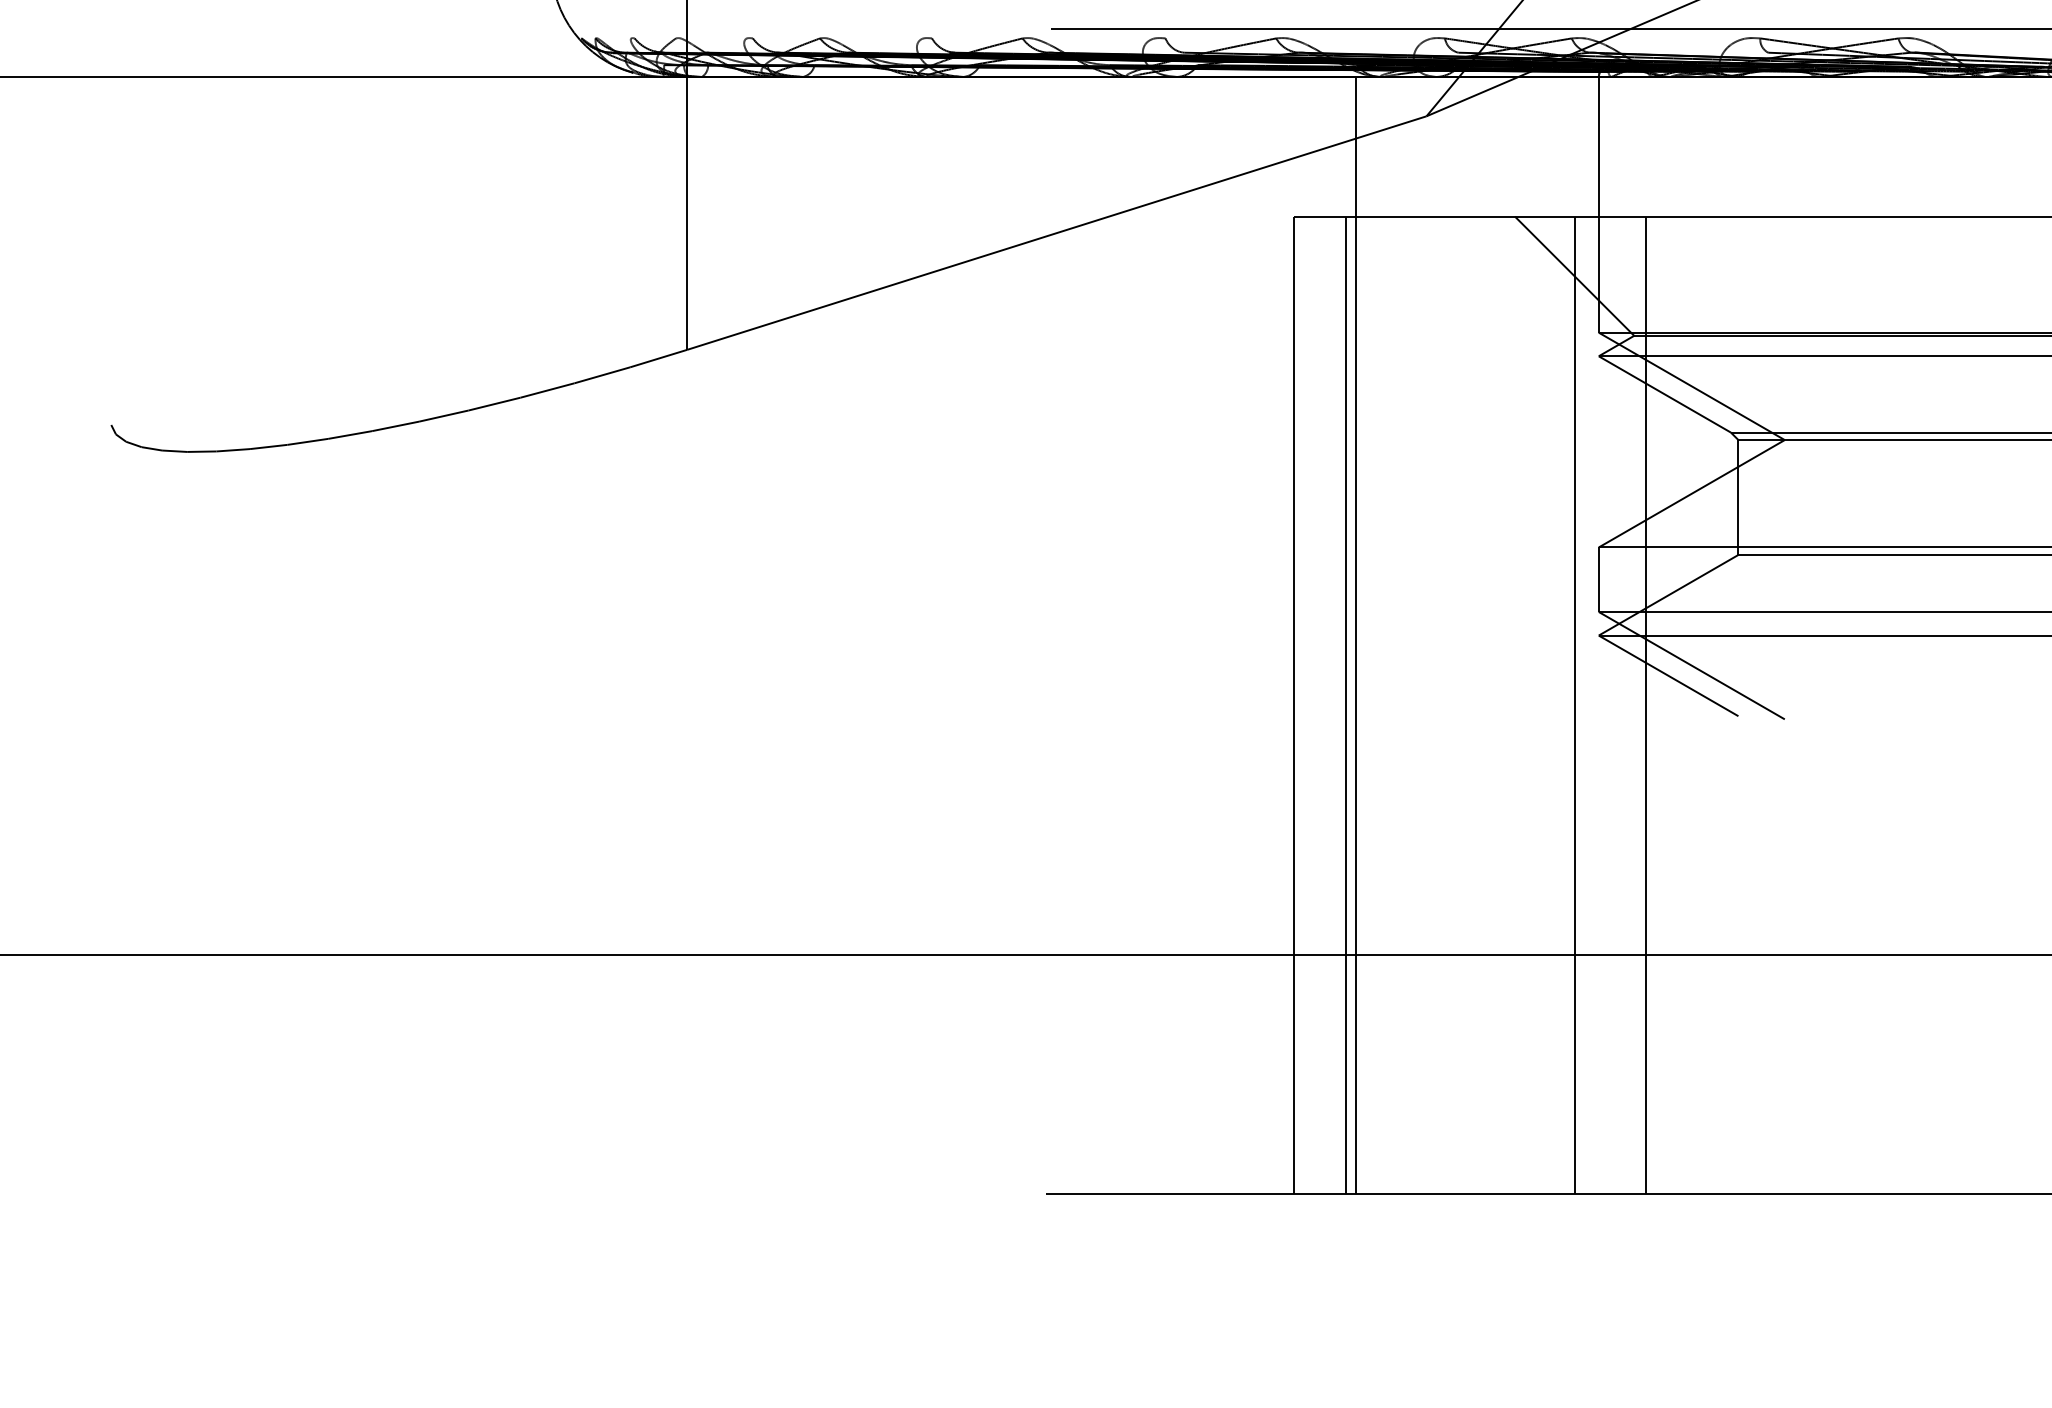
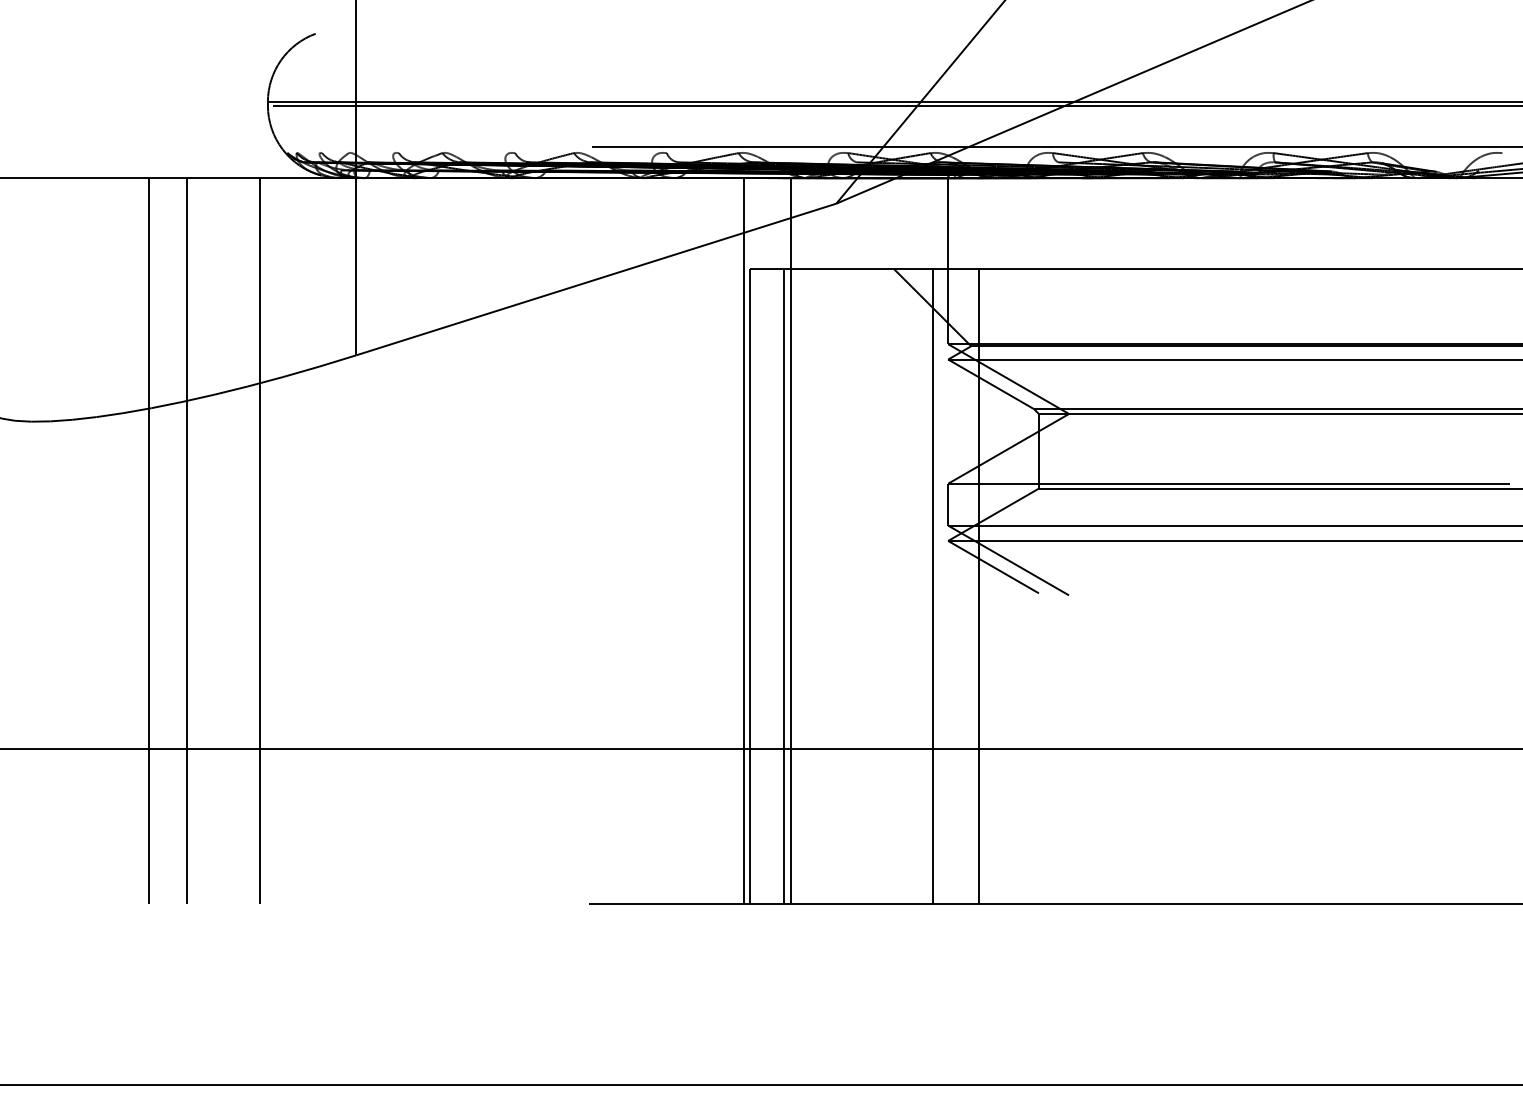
line: (367, 634) -> (148, 540), added
line: (426, 634) -> (186, 540), added
line: (538, 634) -> (259, 540), added
line: (1285, 634) -> (744, 540), added

